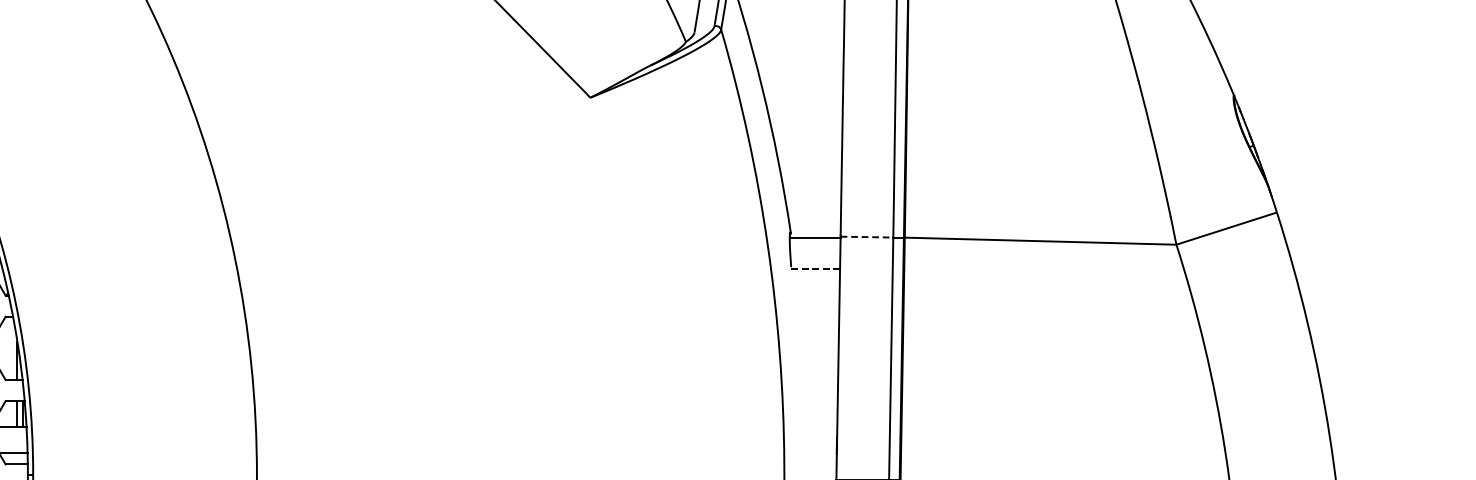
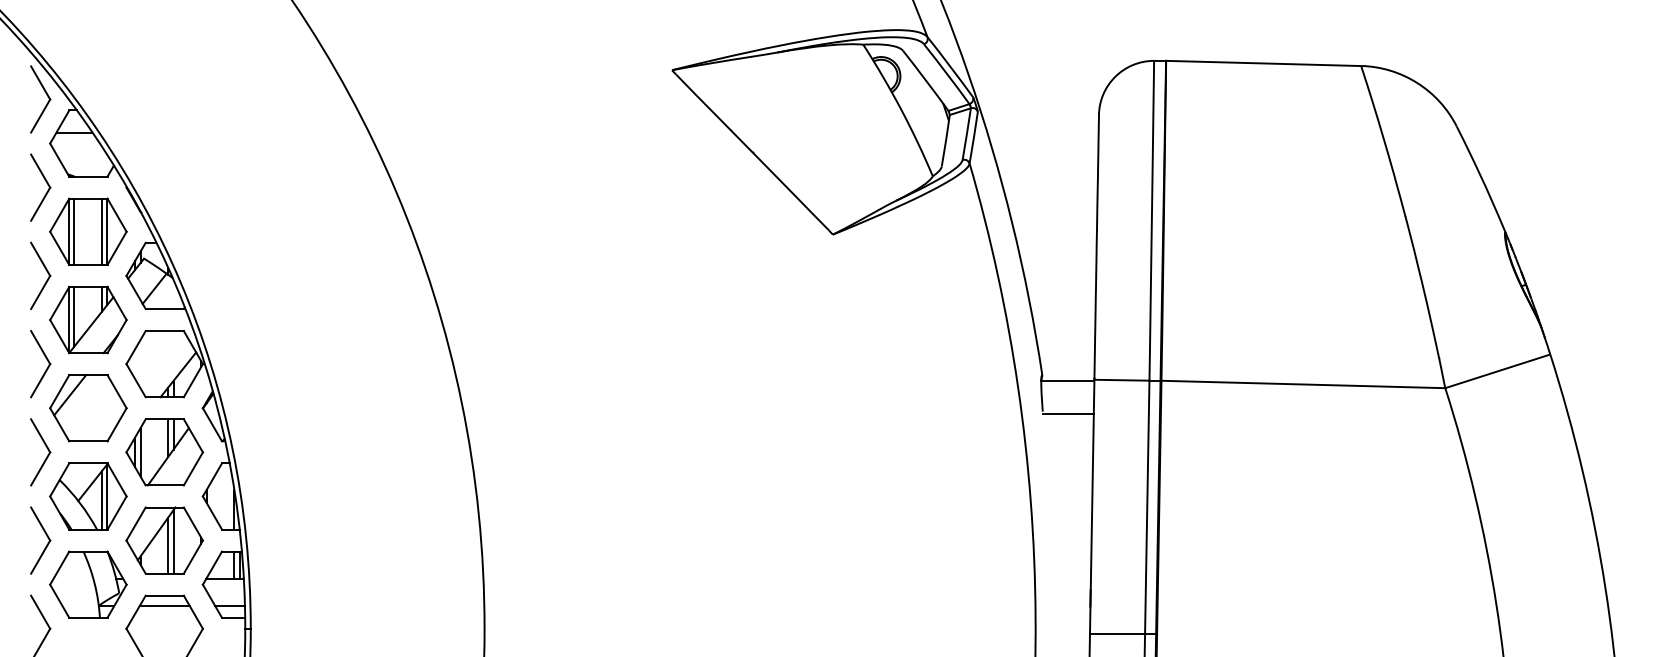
line: (866, 237) -> (1121, 380), dashed -> solid
line: (815, 268) -> (1068, 413), dashed -> solid

